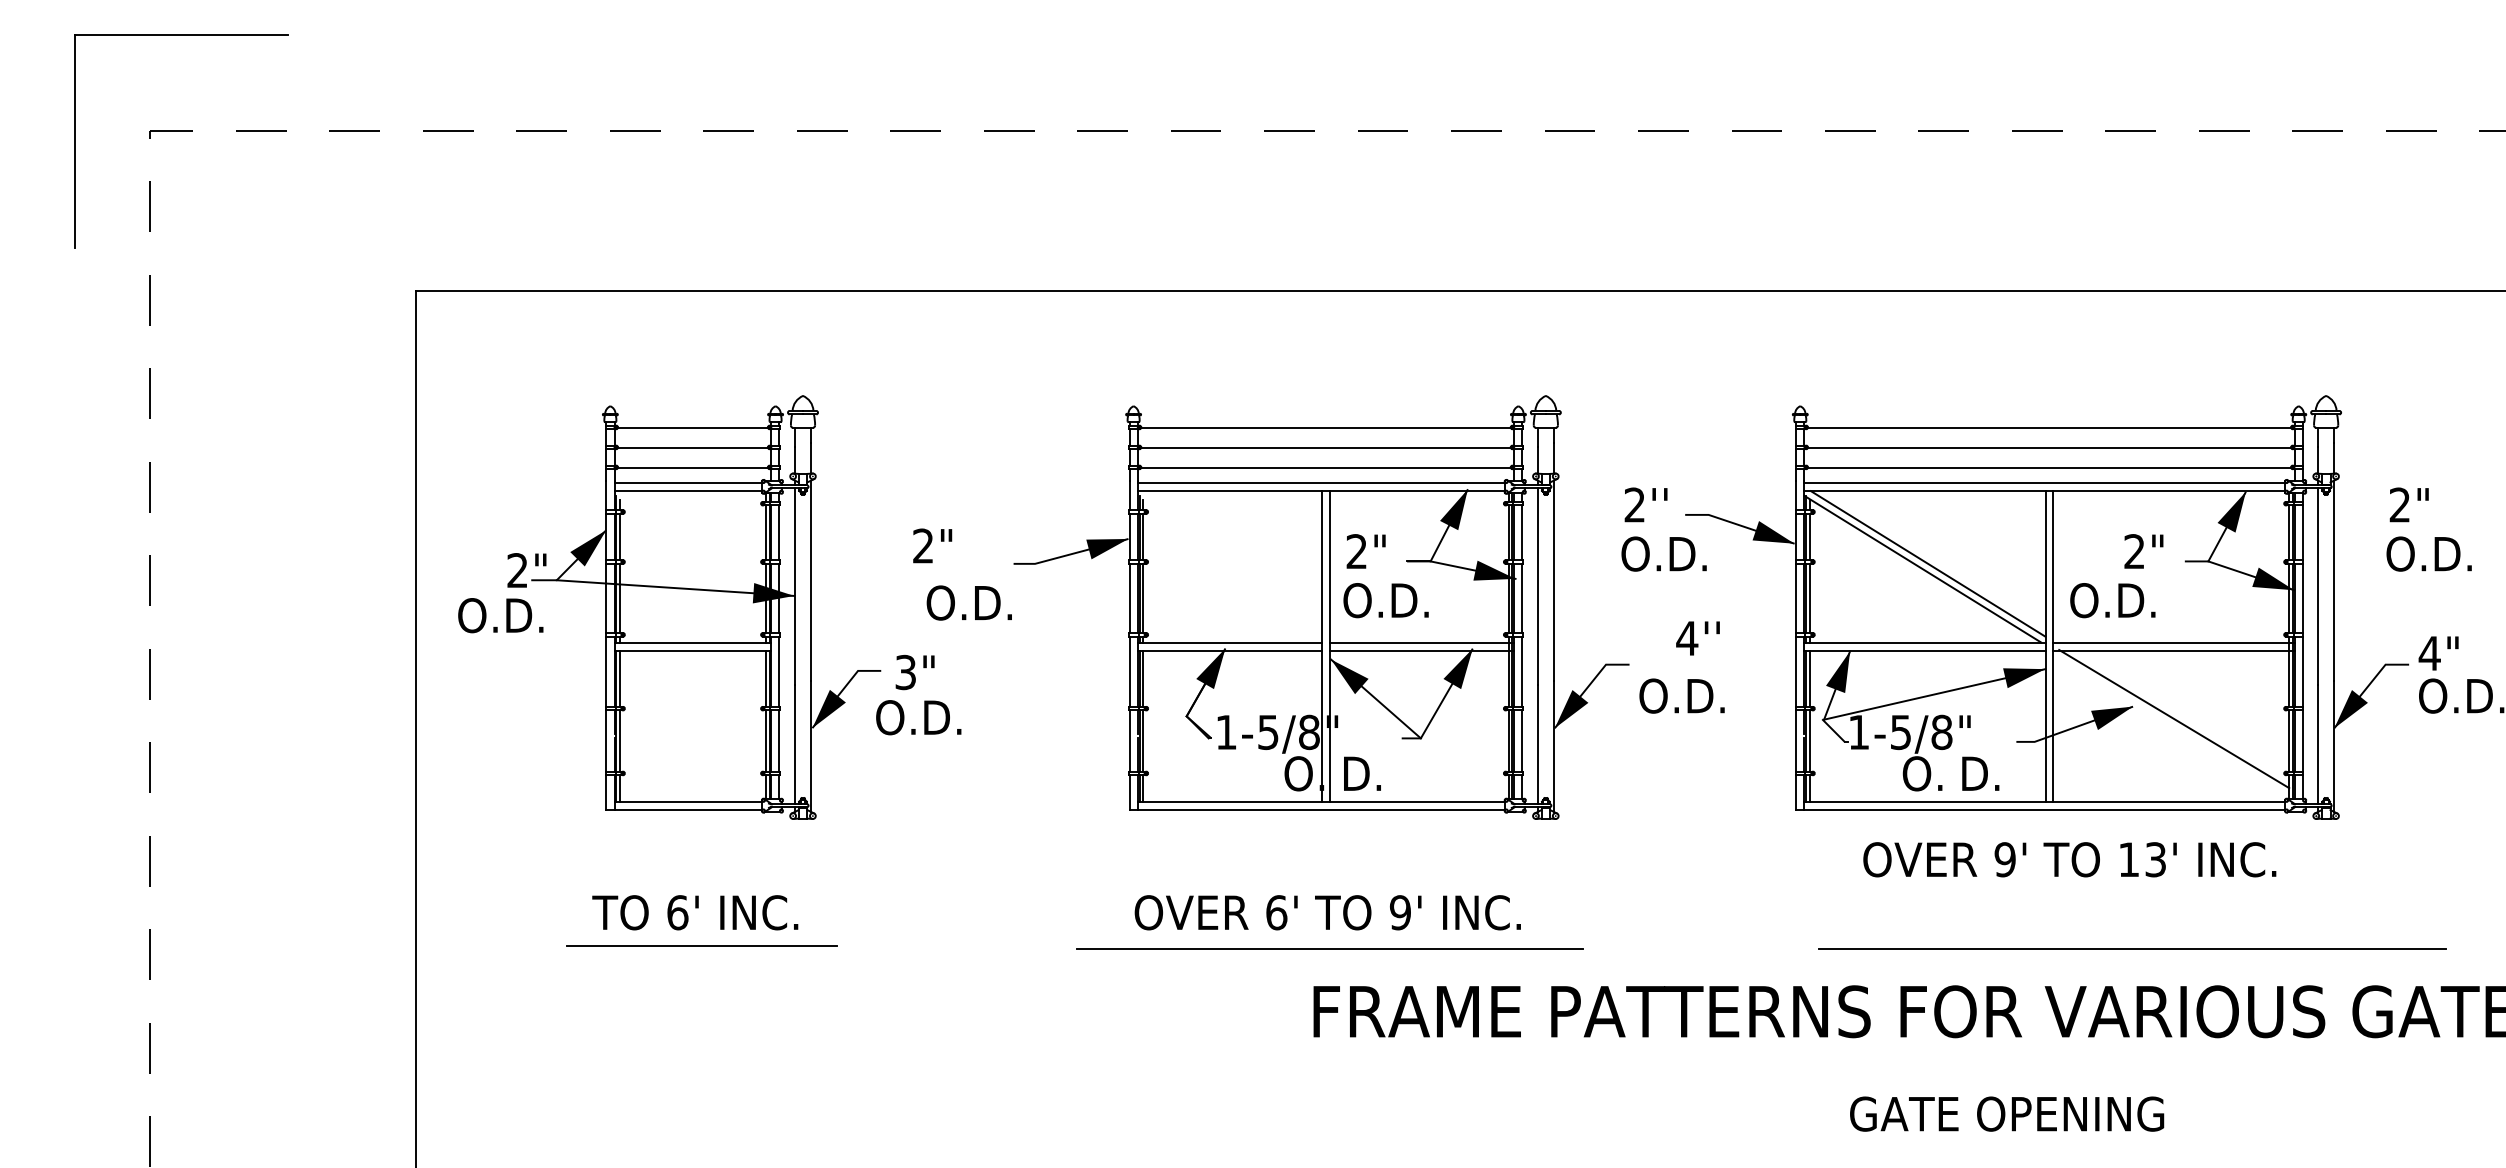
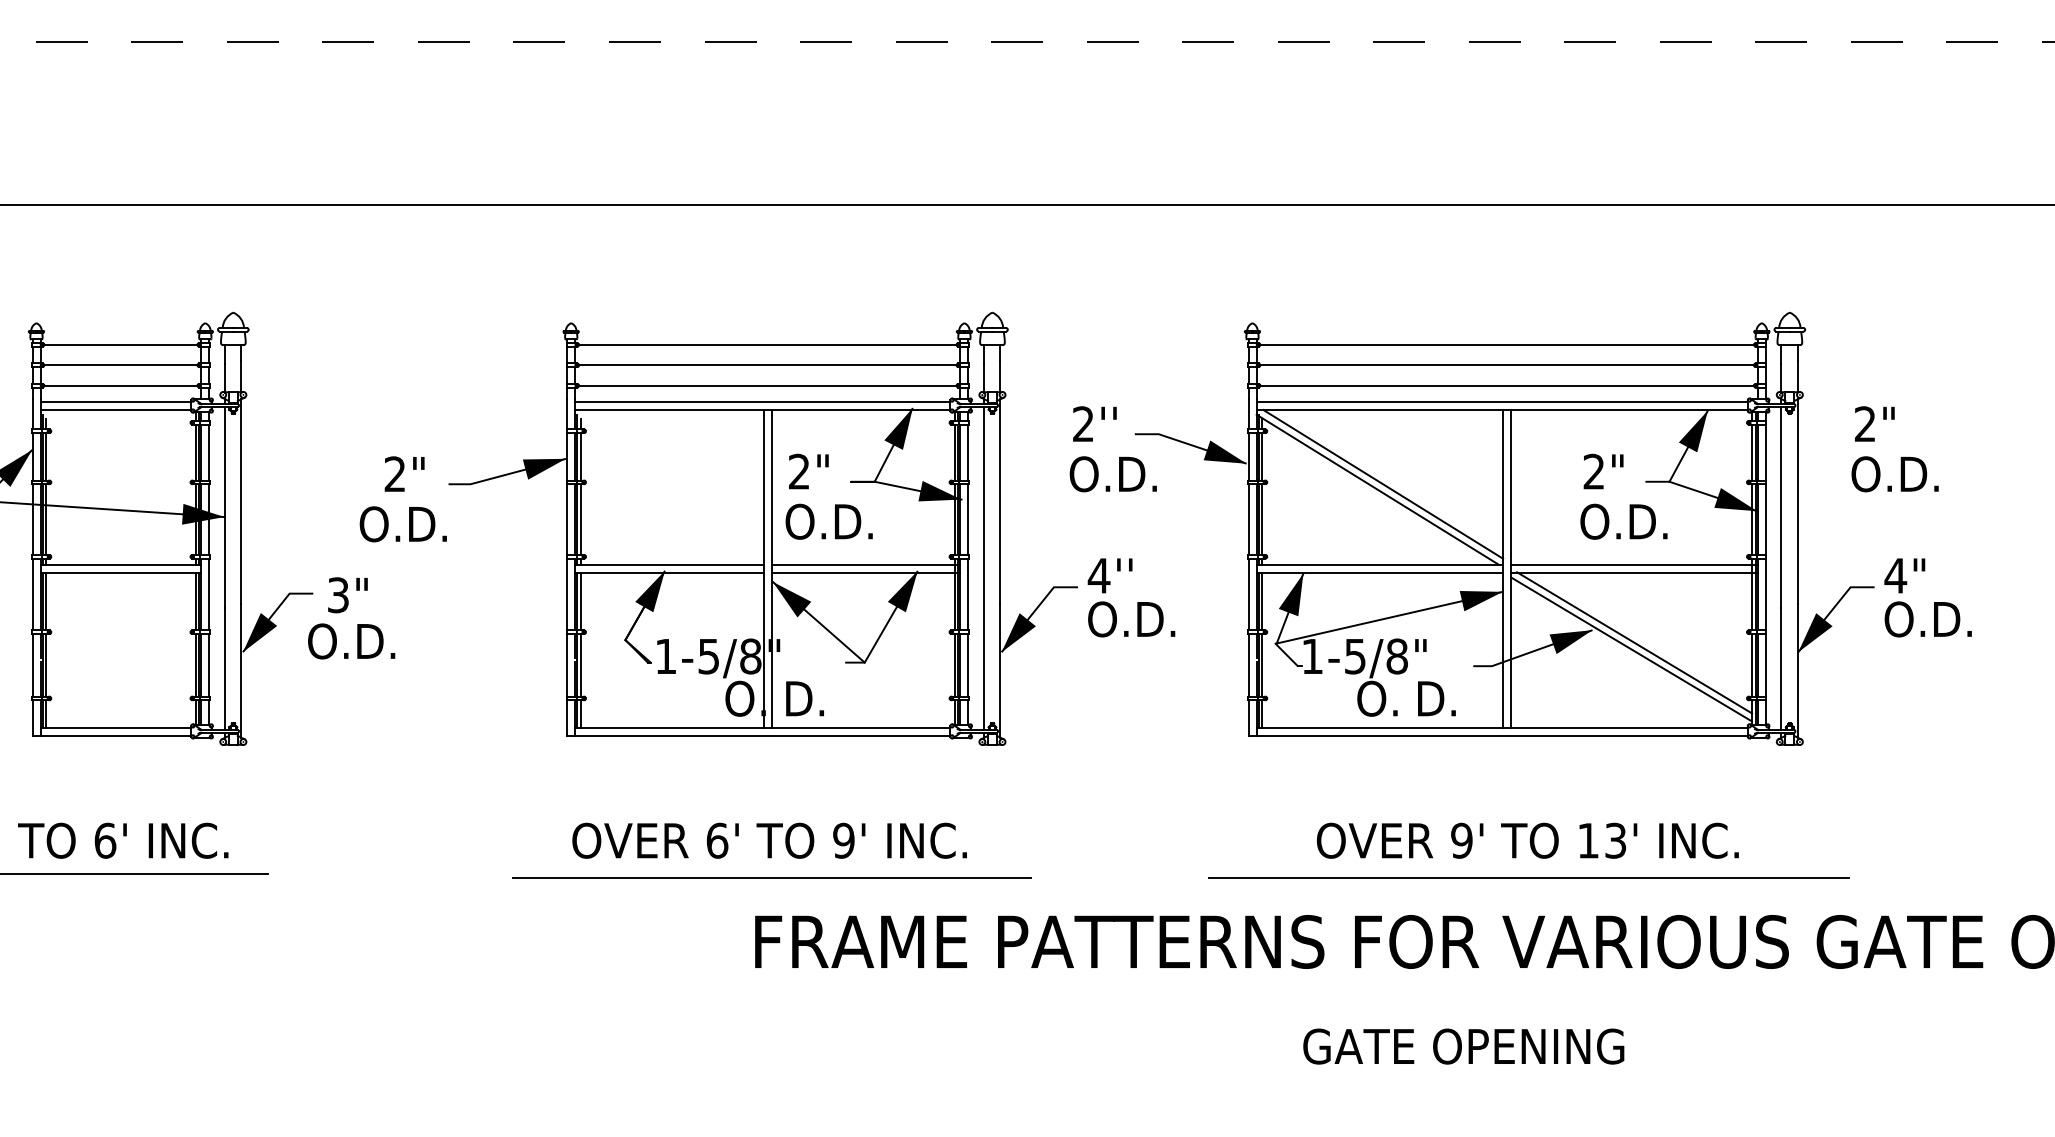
text: (932, 545) -> (404, 473), moved
text: (2112, 600) -> (1623, 521), moved
text: (1697, 638) -> (1109, 575), moved
line: (2171, 725) -> (1631, 649), added
text: (2069, 859) -> (1527, 840), moved
line: (2132, 948) -> (1528, 877), moved

